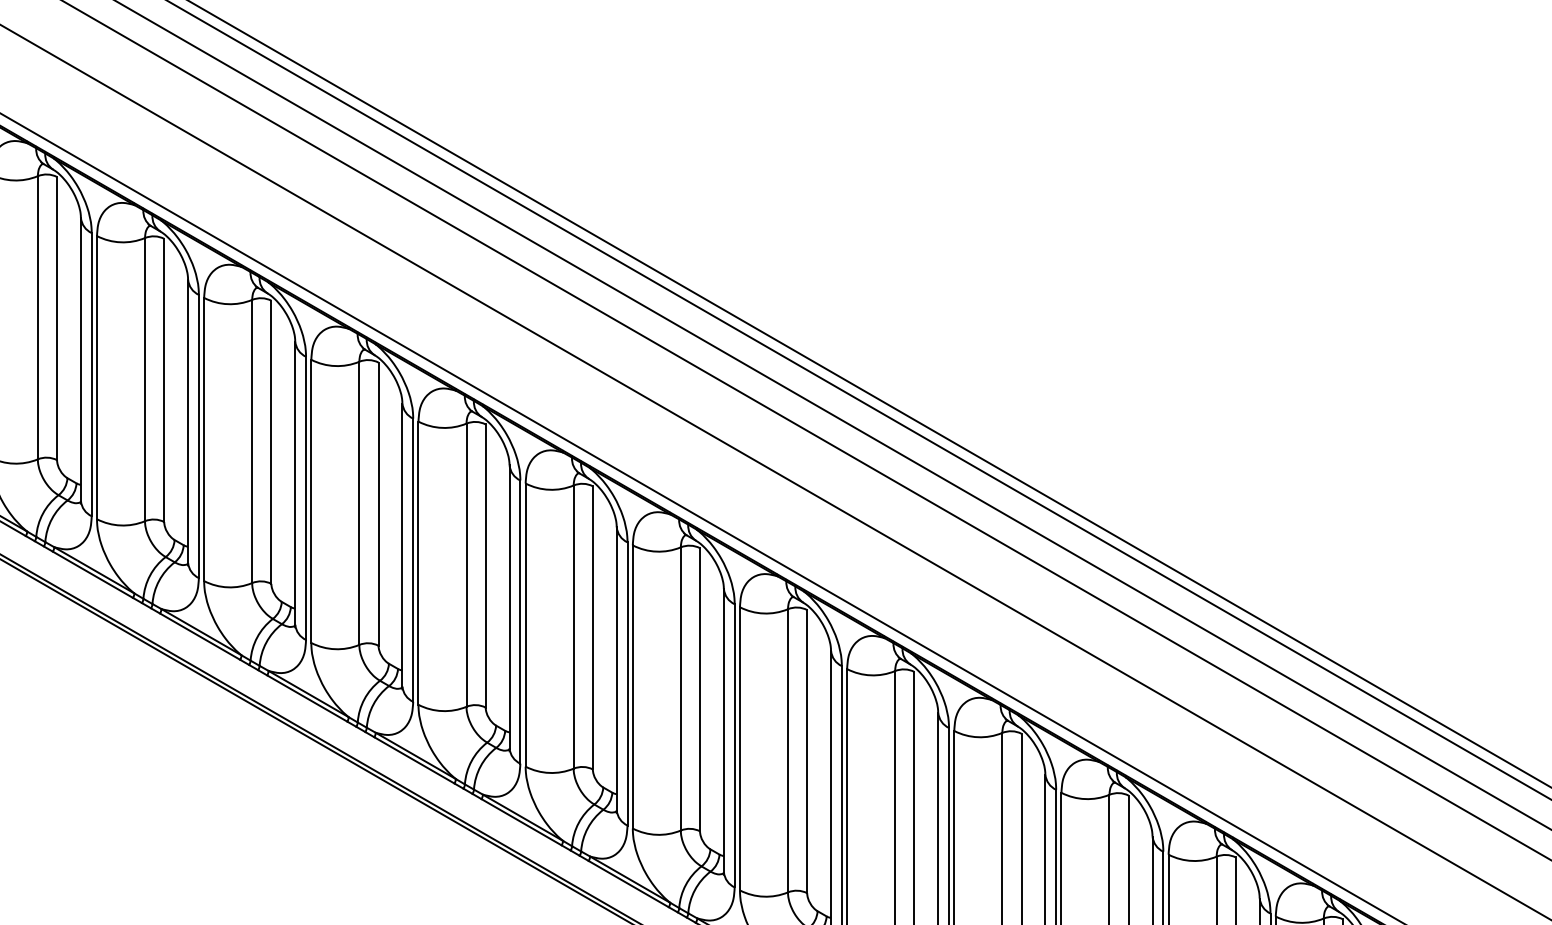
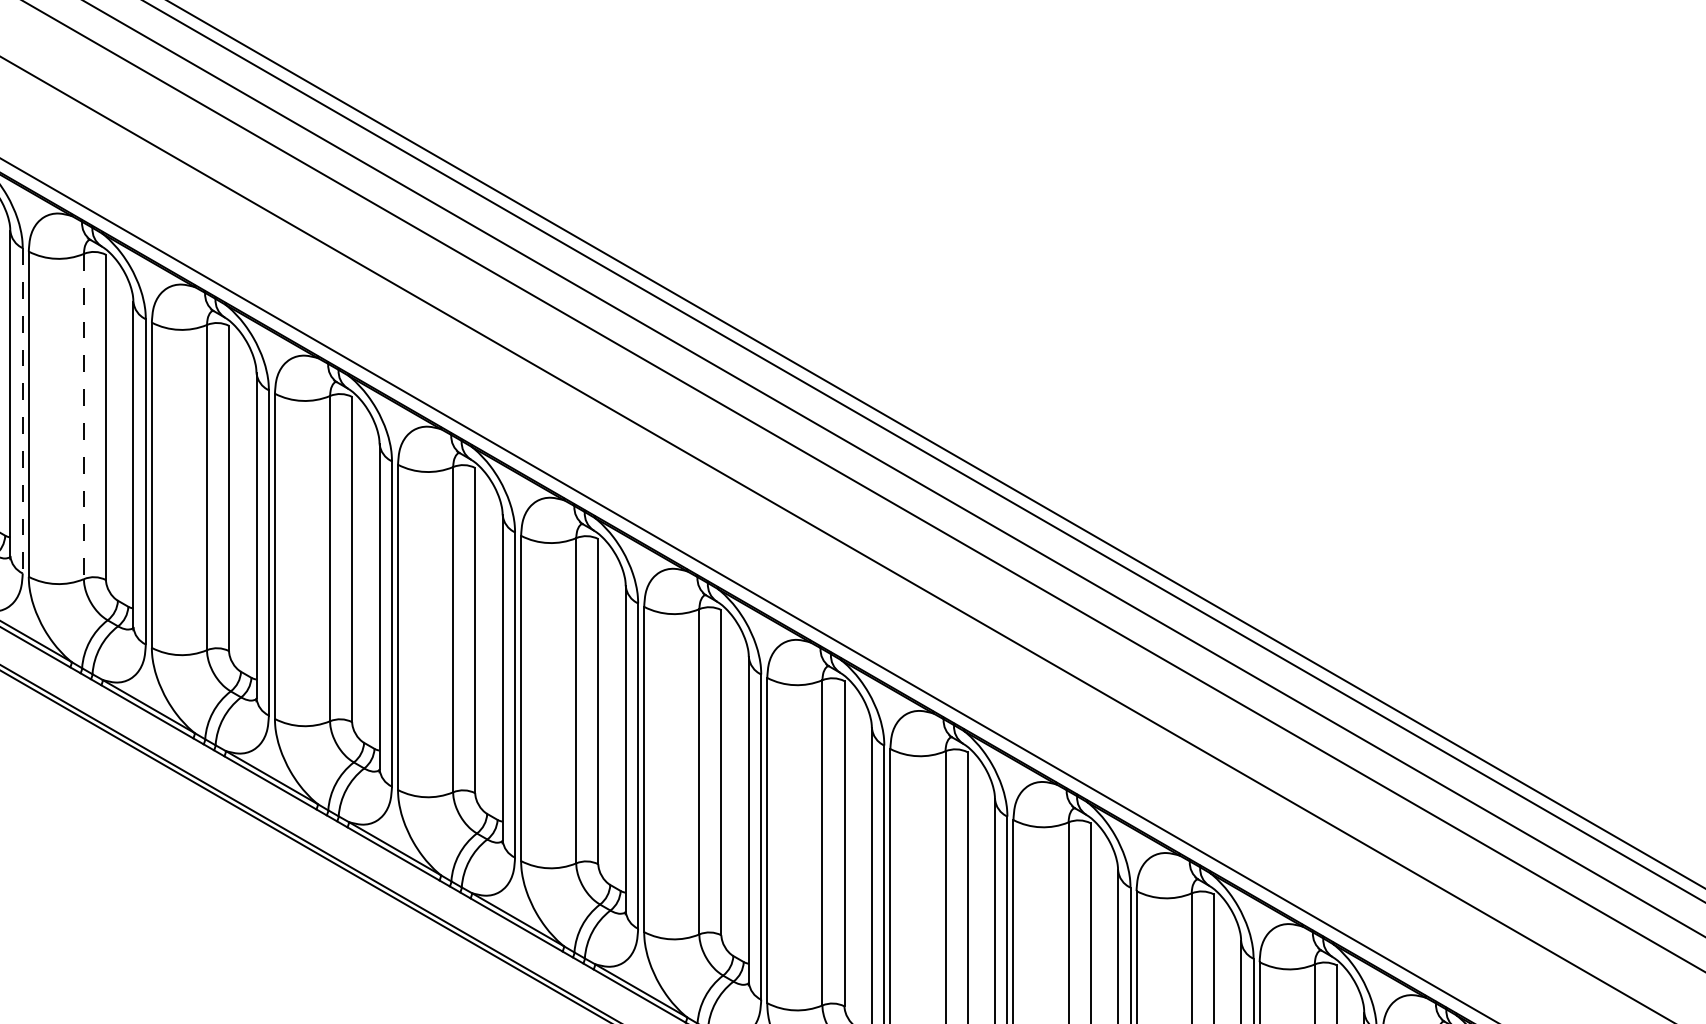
line: (91, 374) -> (22, 410), solid -> dashed
line: (145, 379) -> (84, 416), solid -> dashed

